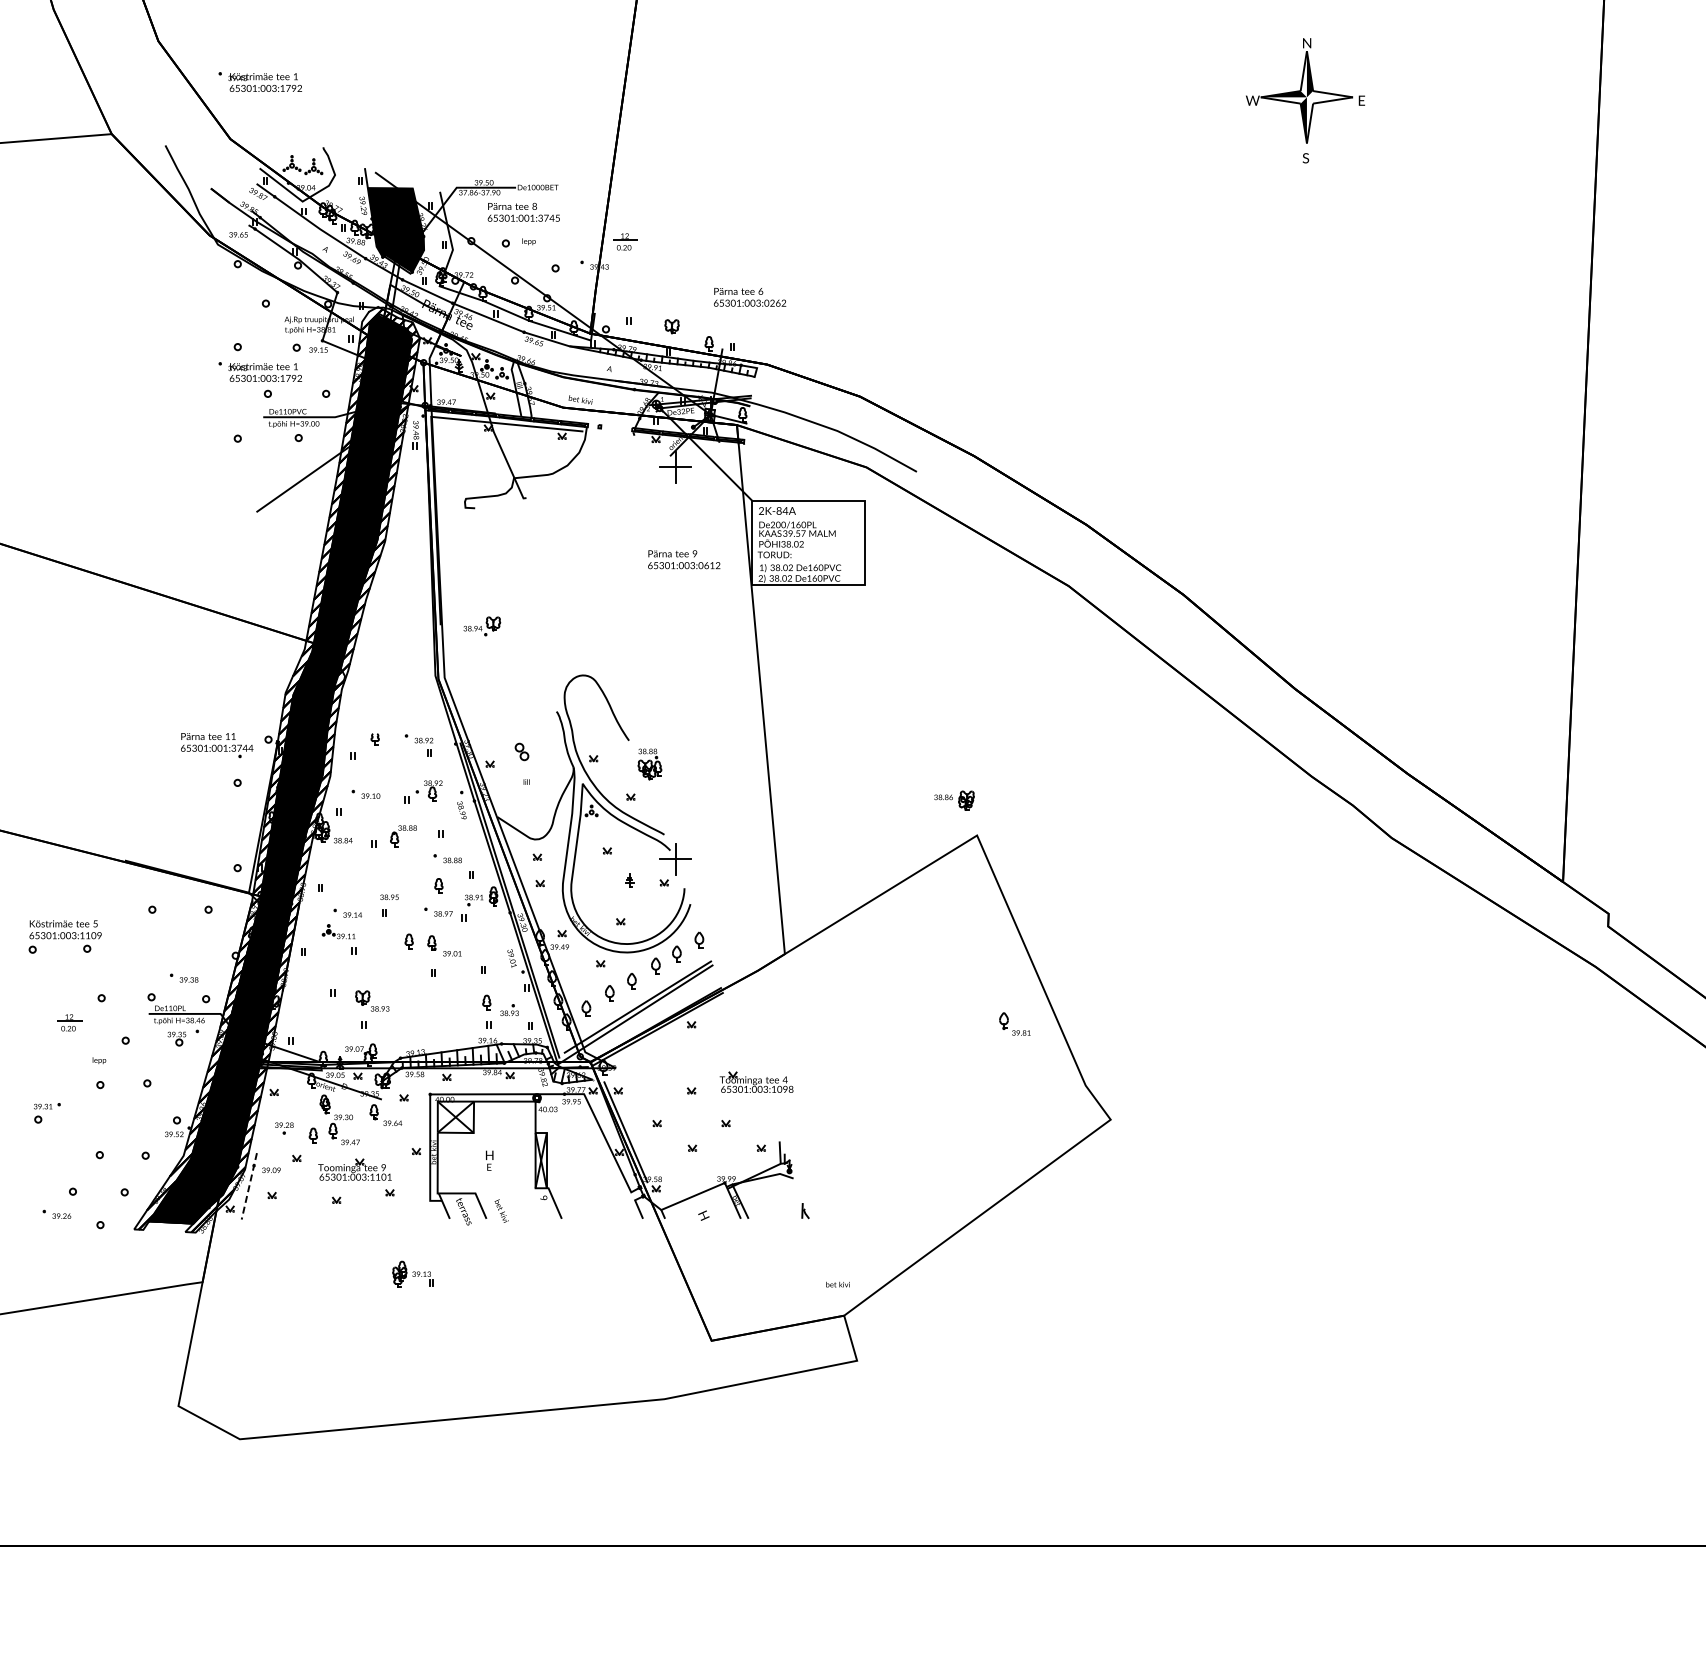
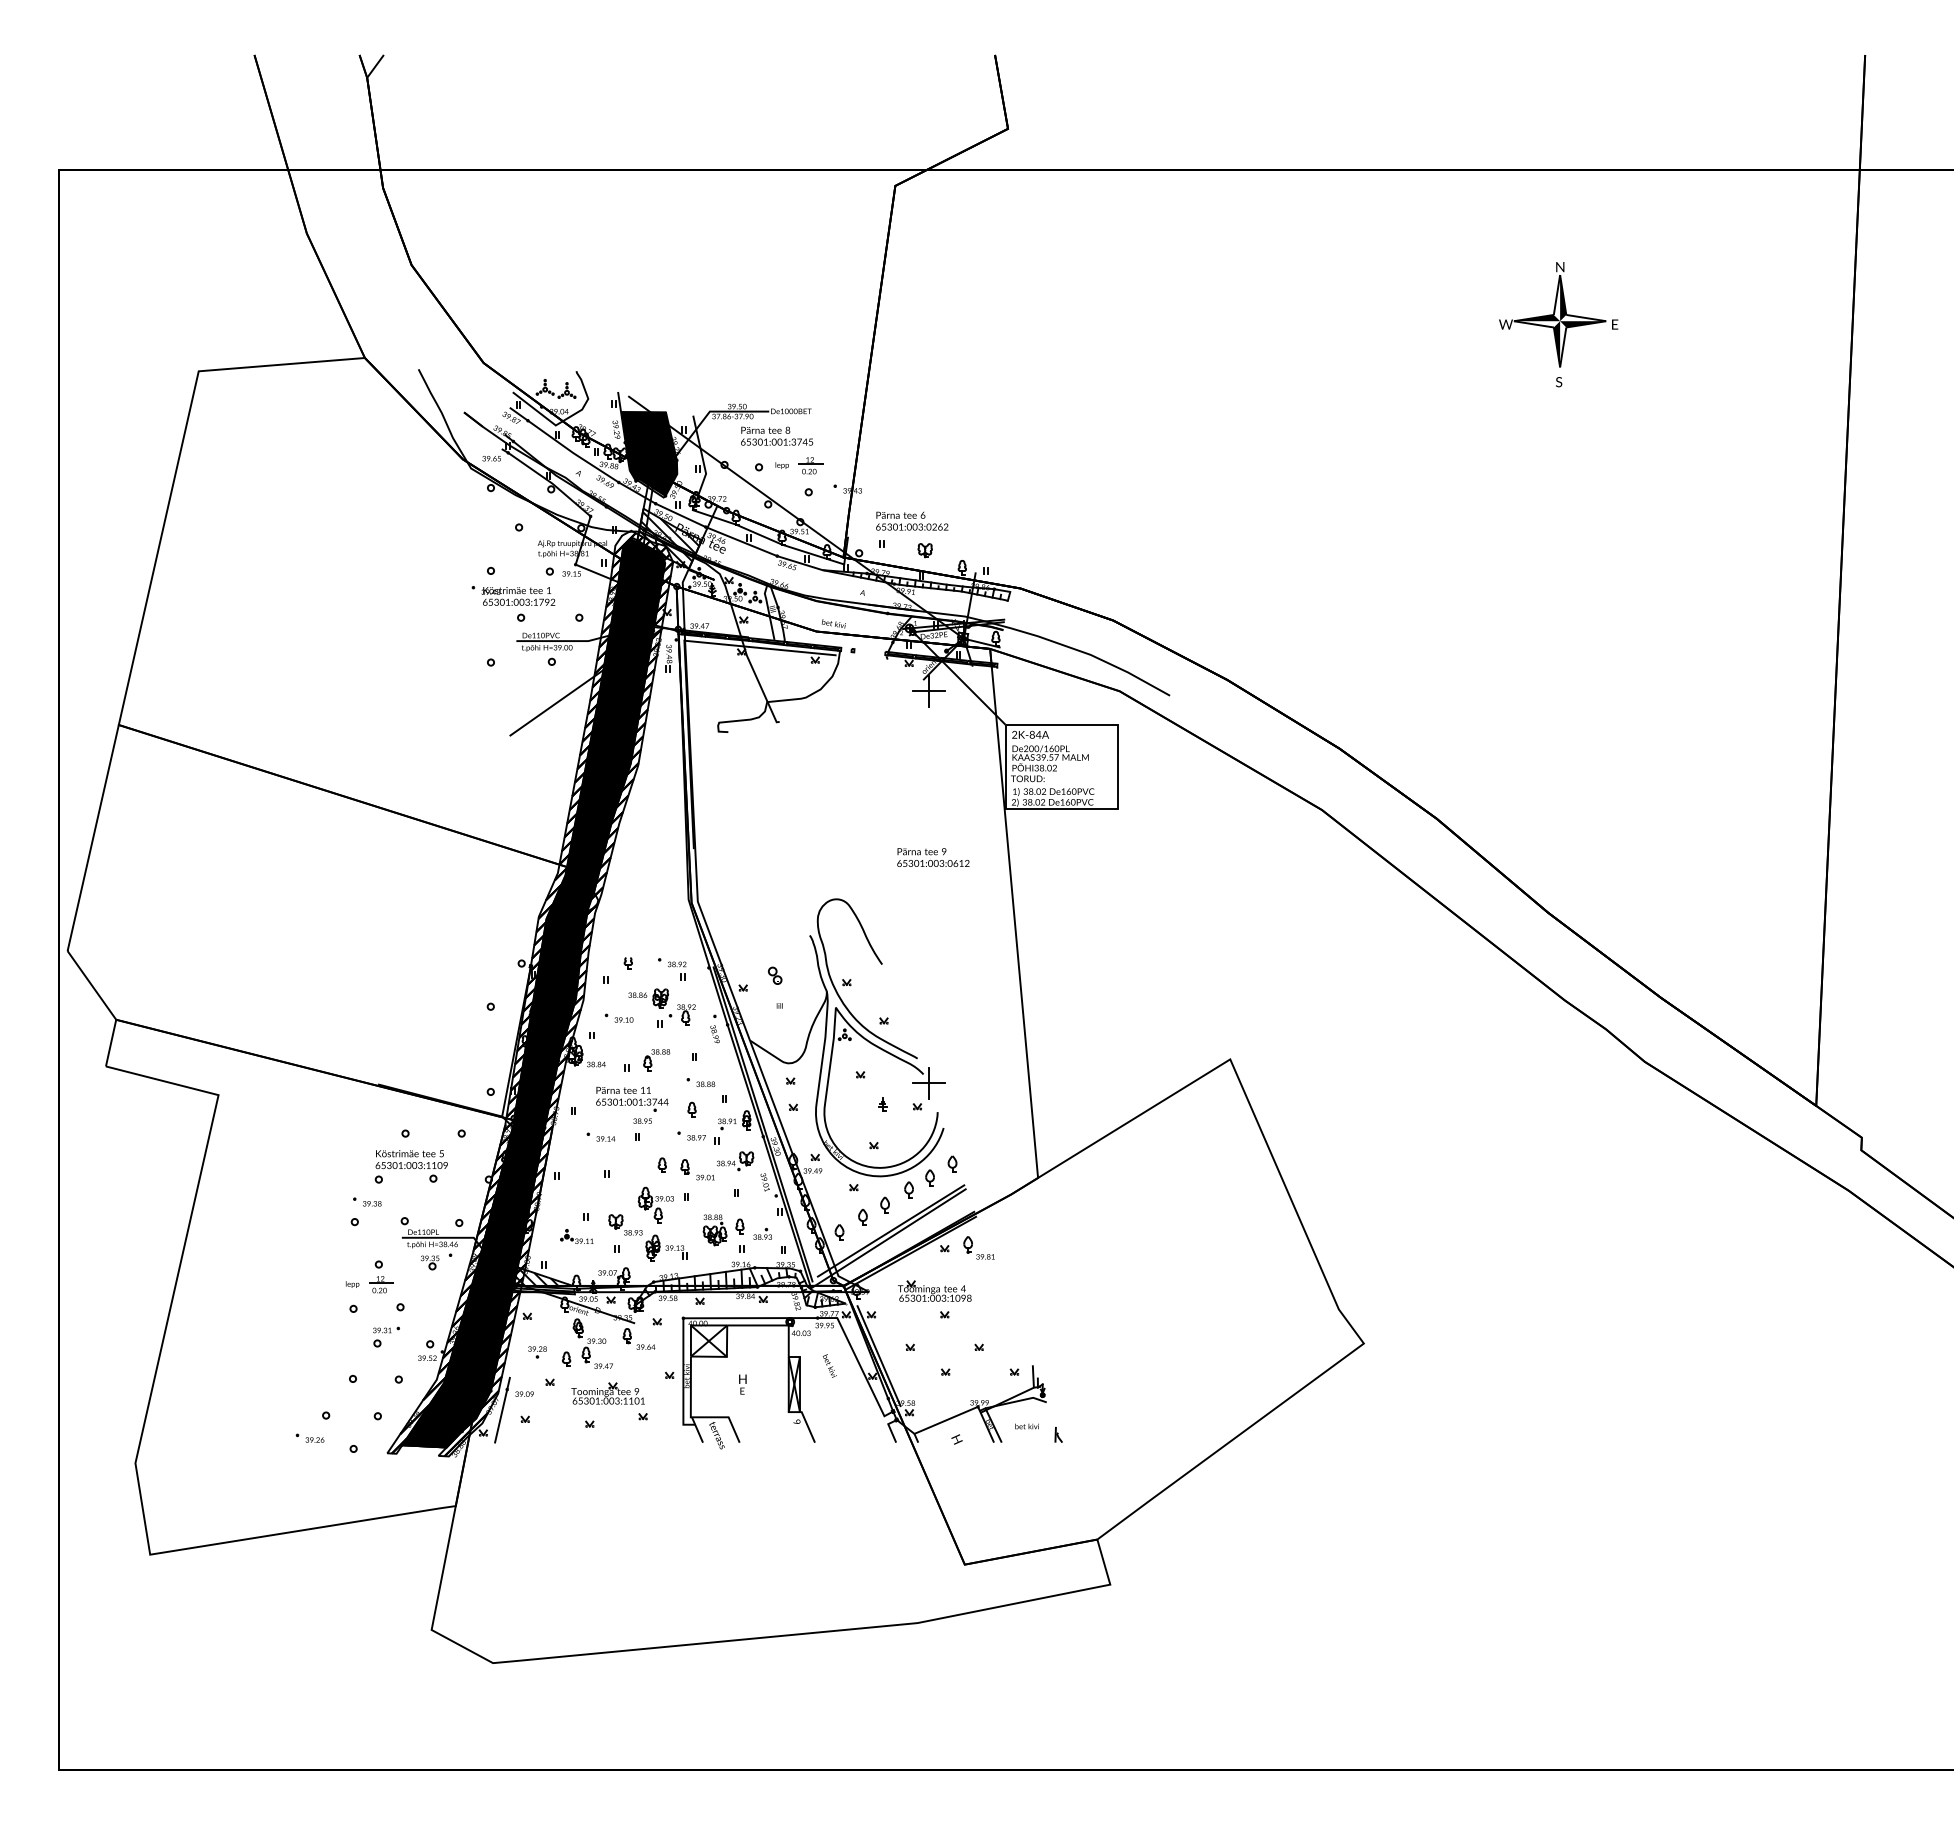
part: (260, 81) -> (513, 305), removed
fill: (1330, 100) -> (1583, 324), added
part: (625, 241) -> (810, 465), moved
text: (750, 296) -> (912, 520), moved
hatch: (415, 316) -> (668, 540), added
text: (684, 559) -> (933, 857), moved
part: (482, 626) -> (735, 1161), moved
part: (217, 744) -> (632, 1098), moved
part: (649, 764) -> (714, 1230), moved
part: (954, 800) -> (648, 998), moved
part: (338, 931) -> (576, 1236), moved
part: (64, 936) -> (410, 1166), moved
part: (184, 977) -> (367, 1201), moved
part: (402, 980) -> (655, 1204), added
part: (70, 1022) -> (381, 1284), moved
part: (1008, 1022) -> (972, 1246), moved
hatch: (281, 1050) -> (534, 1274), added
part: (756, 1081) -> (934, 1290), moved
part: (47, 1112) -> (386, 1336), moved
line: (249, 1186) -> (502, 1410), dashed -> solid
text: (501, 1210) -> (829, 1365), moved
part: (413, 1273) -> (666, 1247), moved
text: (837, 1284) -> (1026, 1426), moved

